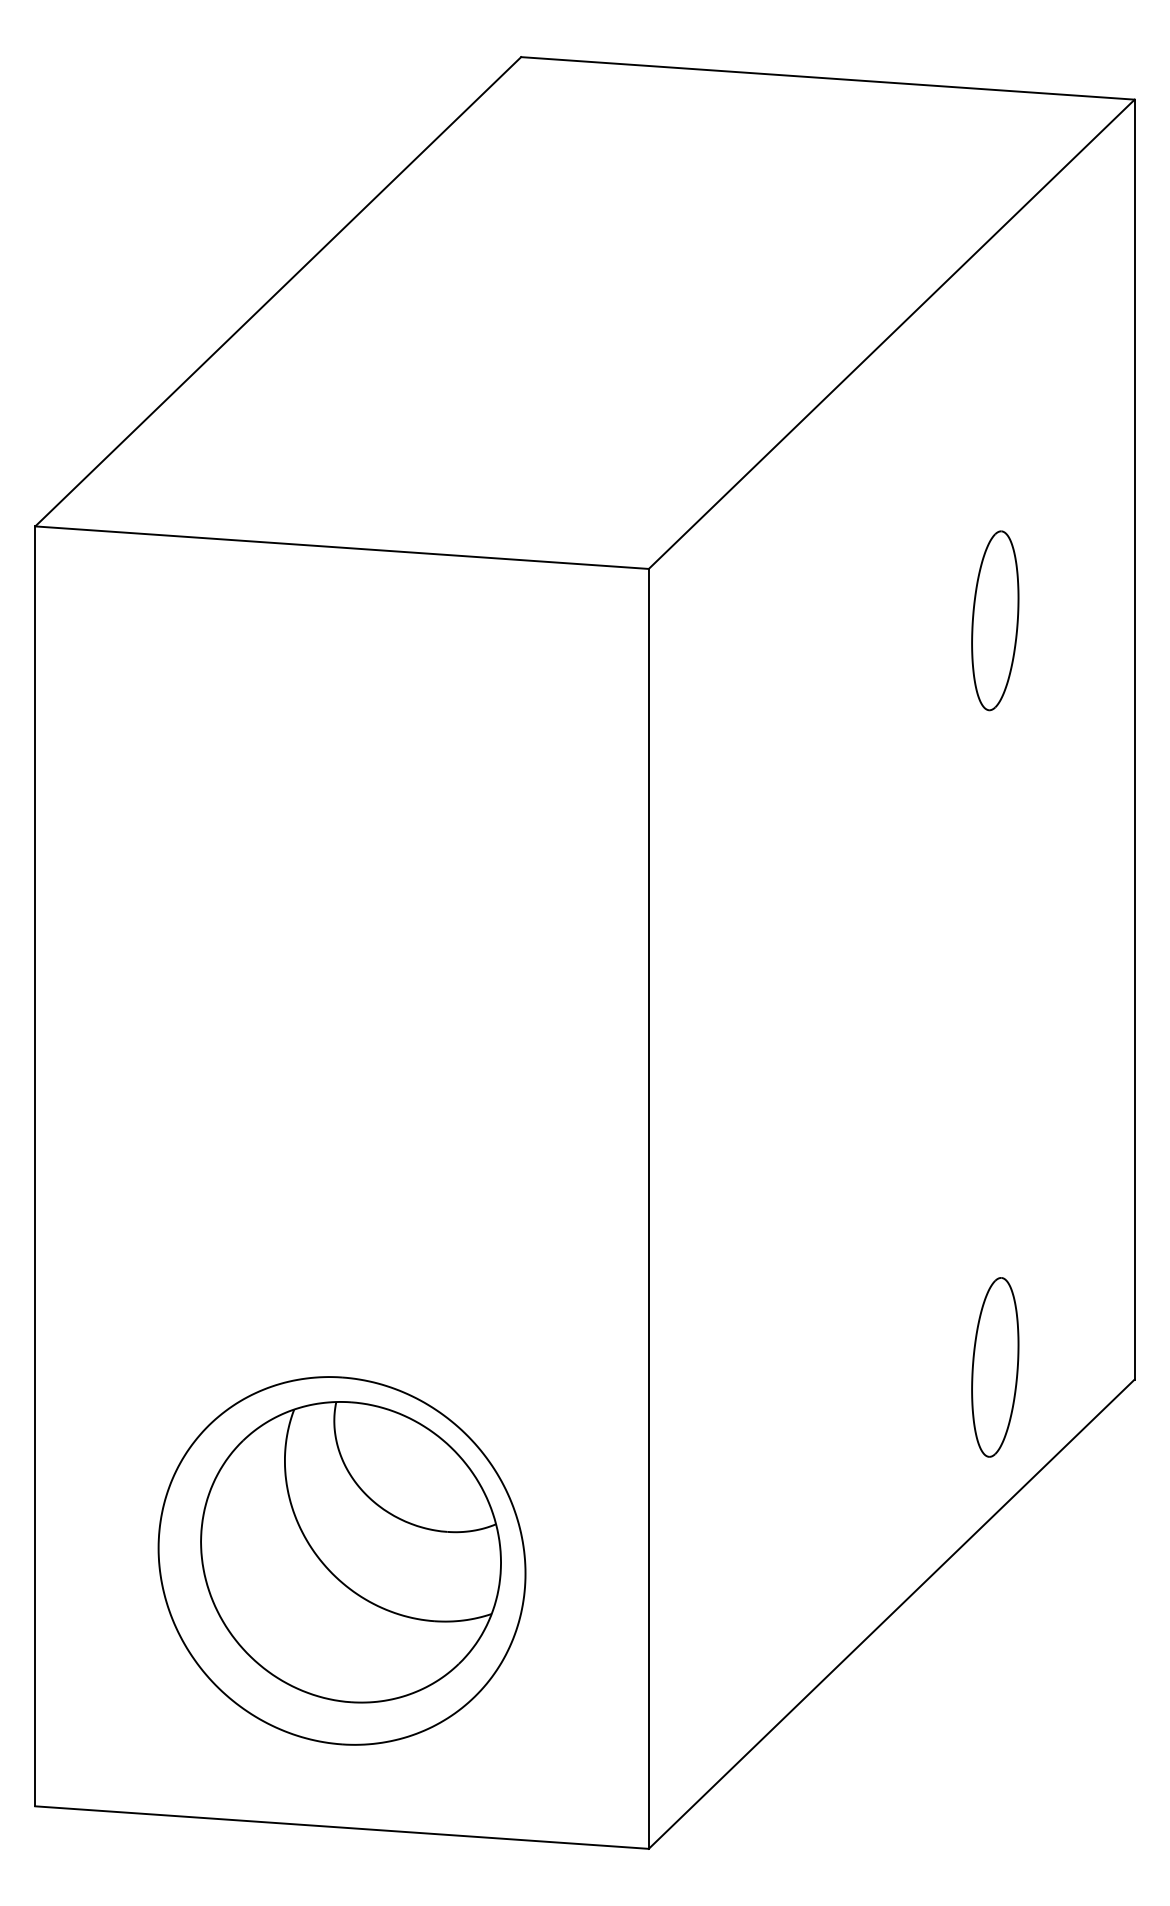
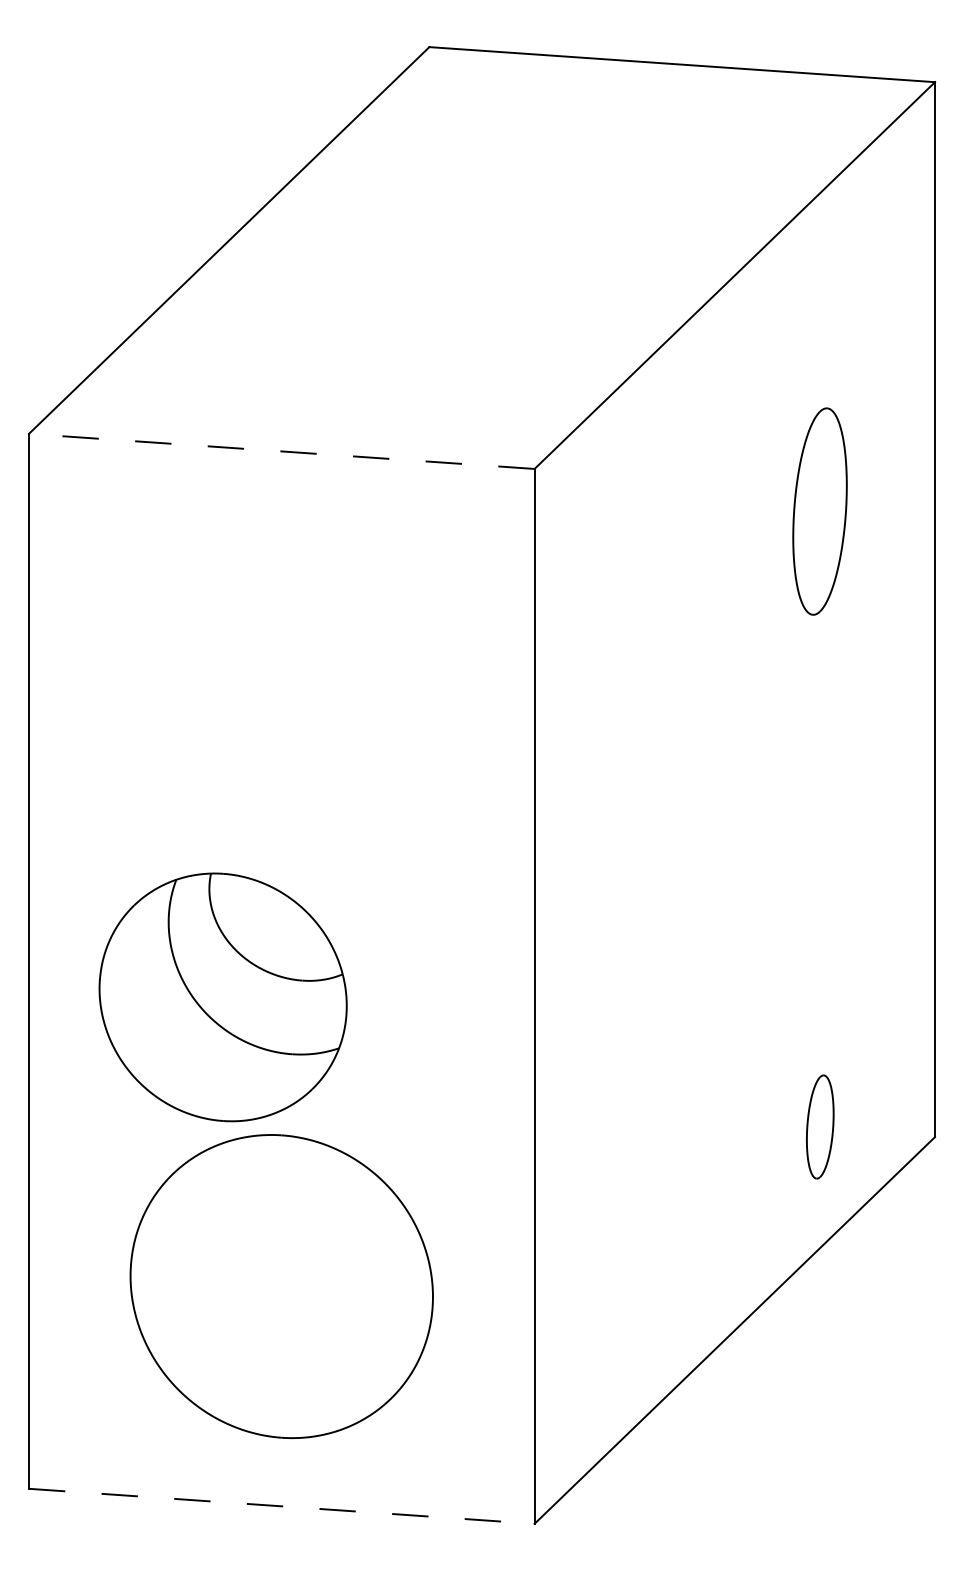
line: (341, 547) -> (281, 451), solid -> dashed
part: (995, 620) -> (820, 511), size x1.4
part: (995, 1366) -> (820, 1126), size x0.7
part: (350, 1552) -> (222, 997), moved
line: (342, 1827) -> (282, 1506), solid -> dashed

